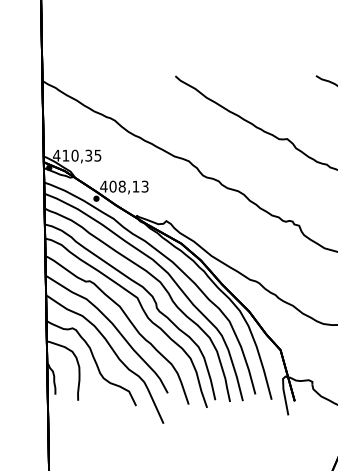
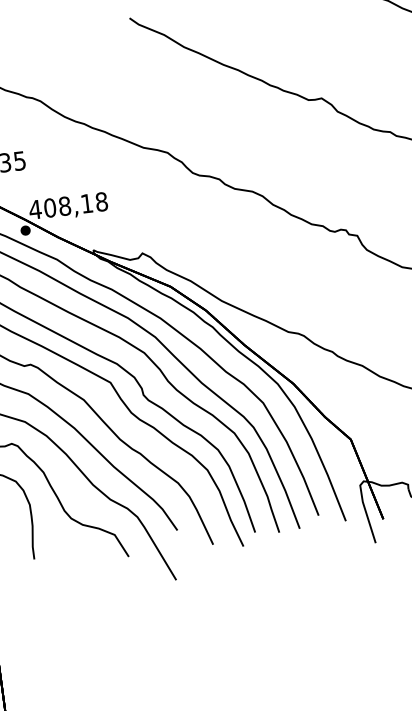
text: (144, 186) -> (100, 201), 408,13 -> 408,18

